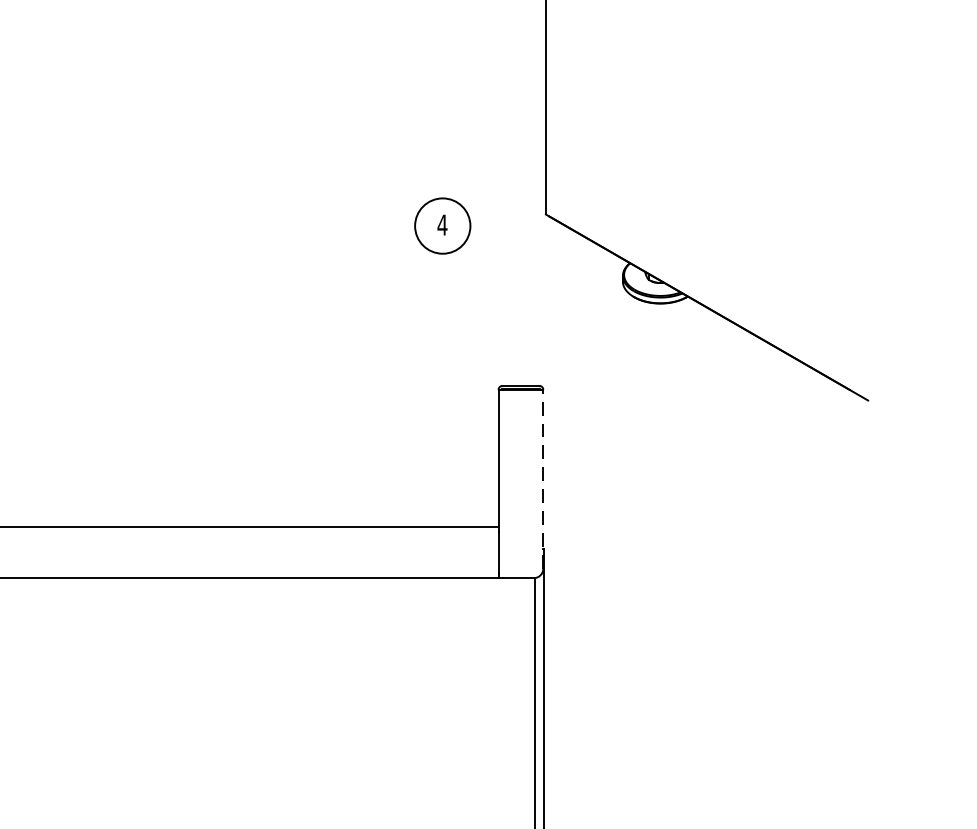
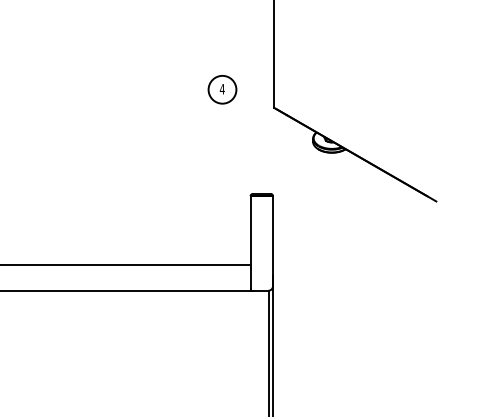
part: (442, 225) -> (222, 89), moved
line: (544, 480) -> (273, 241), dashed -> solid

